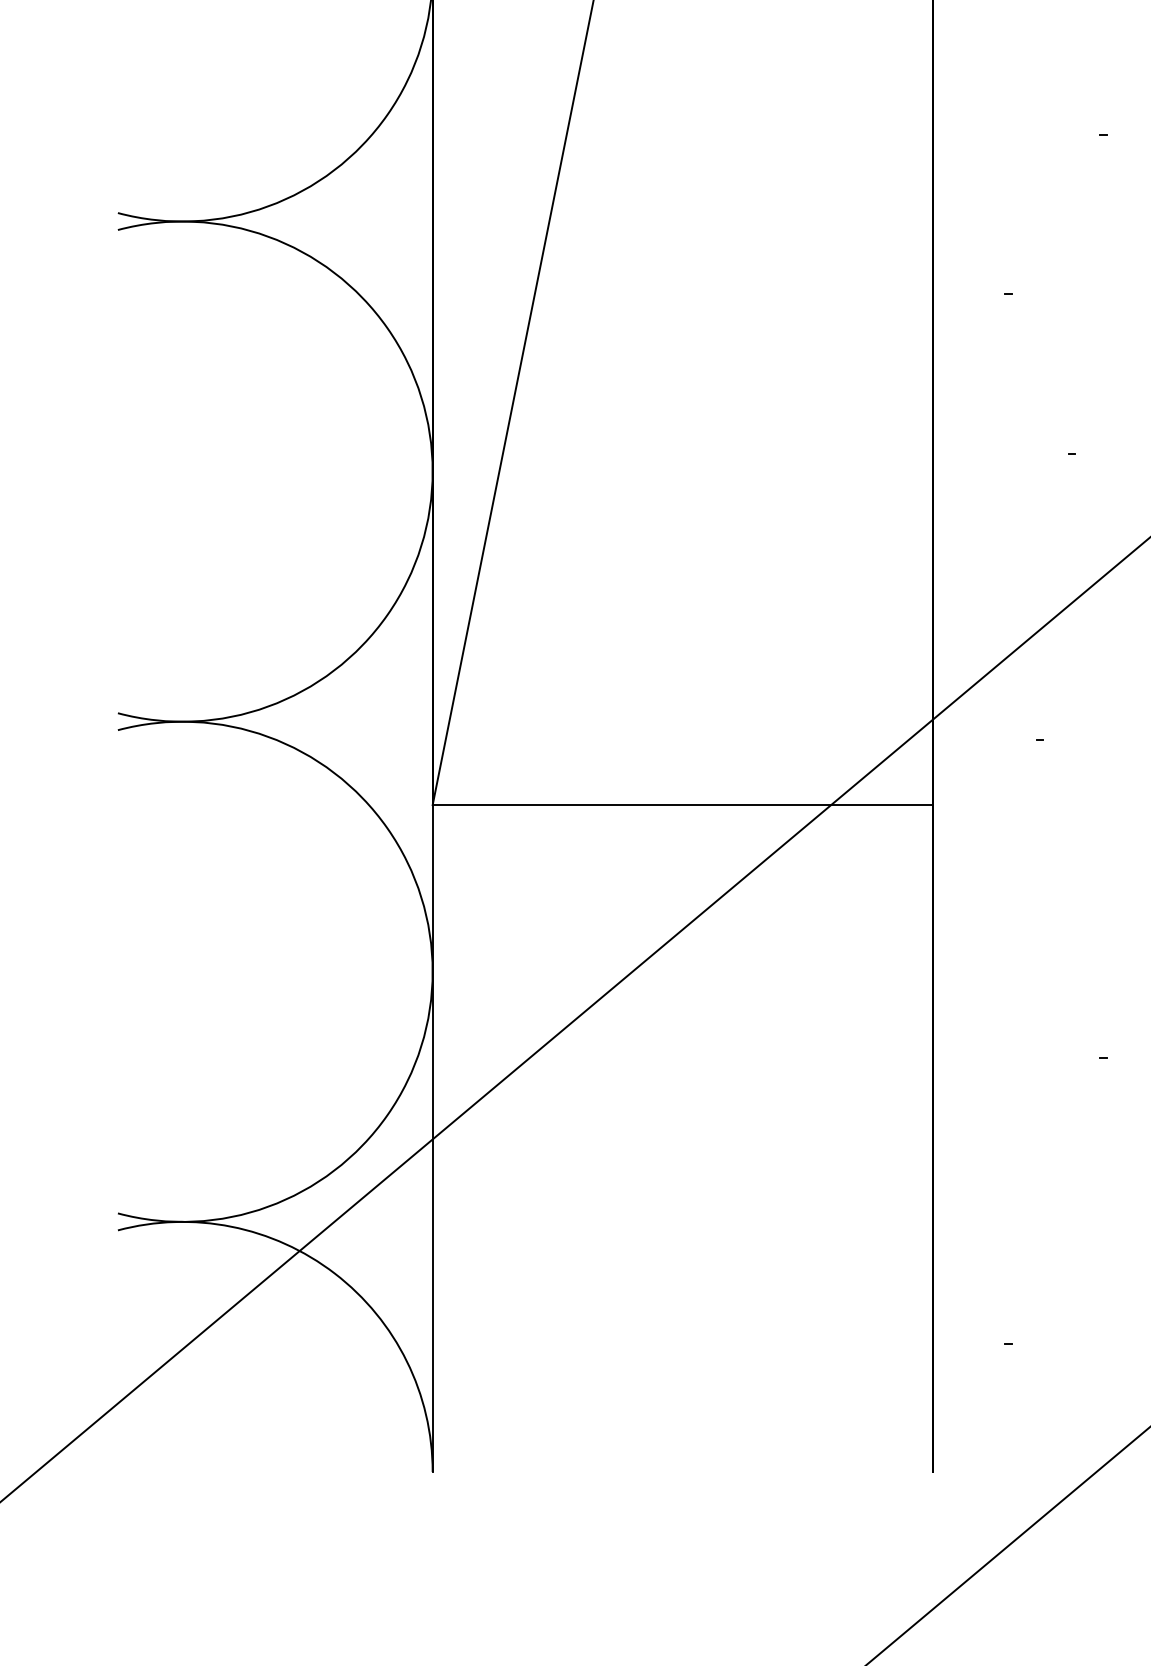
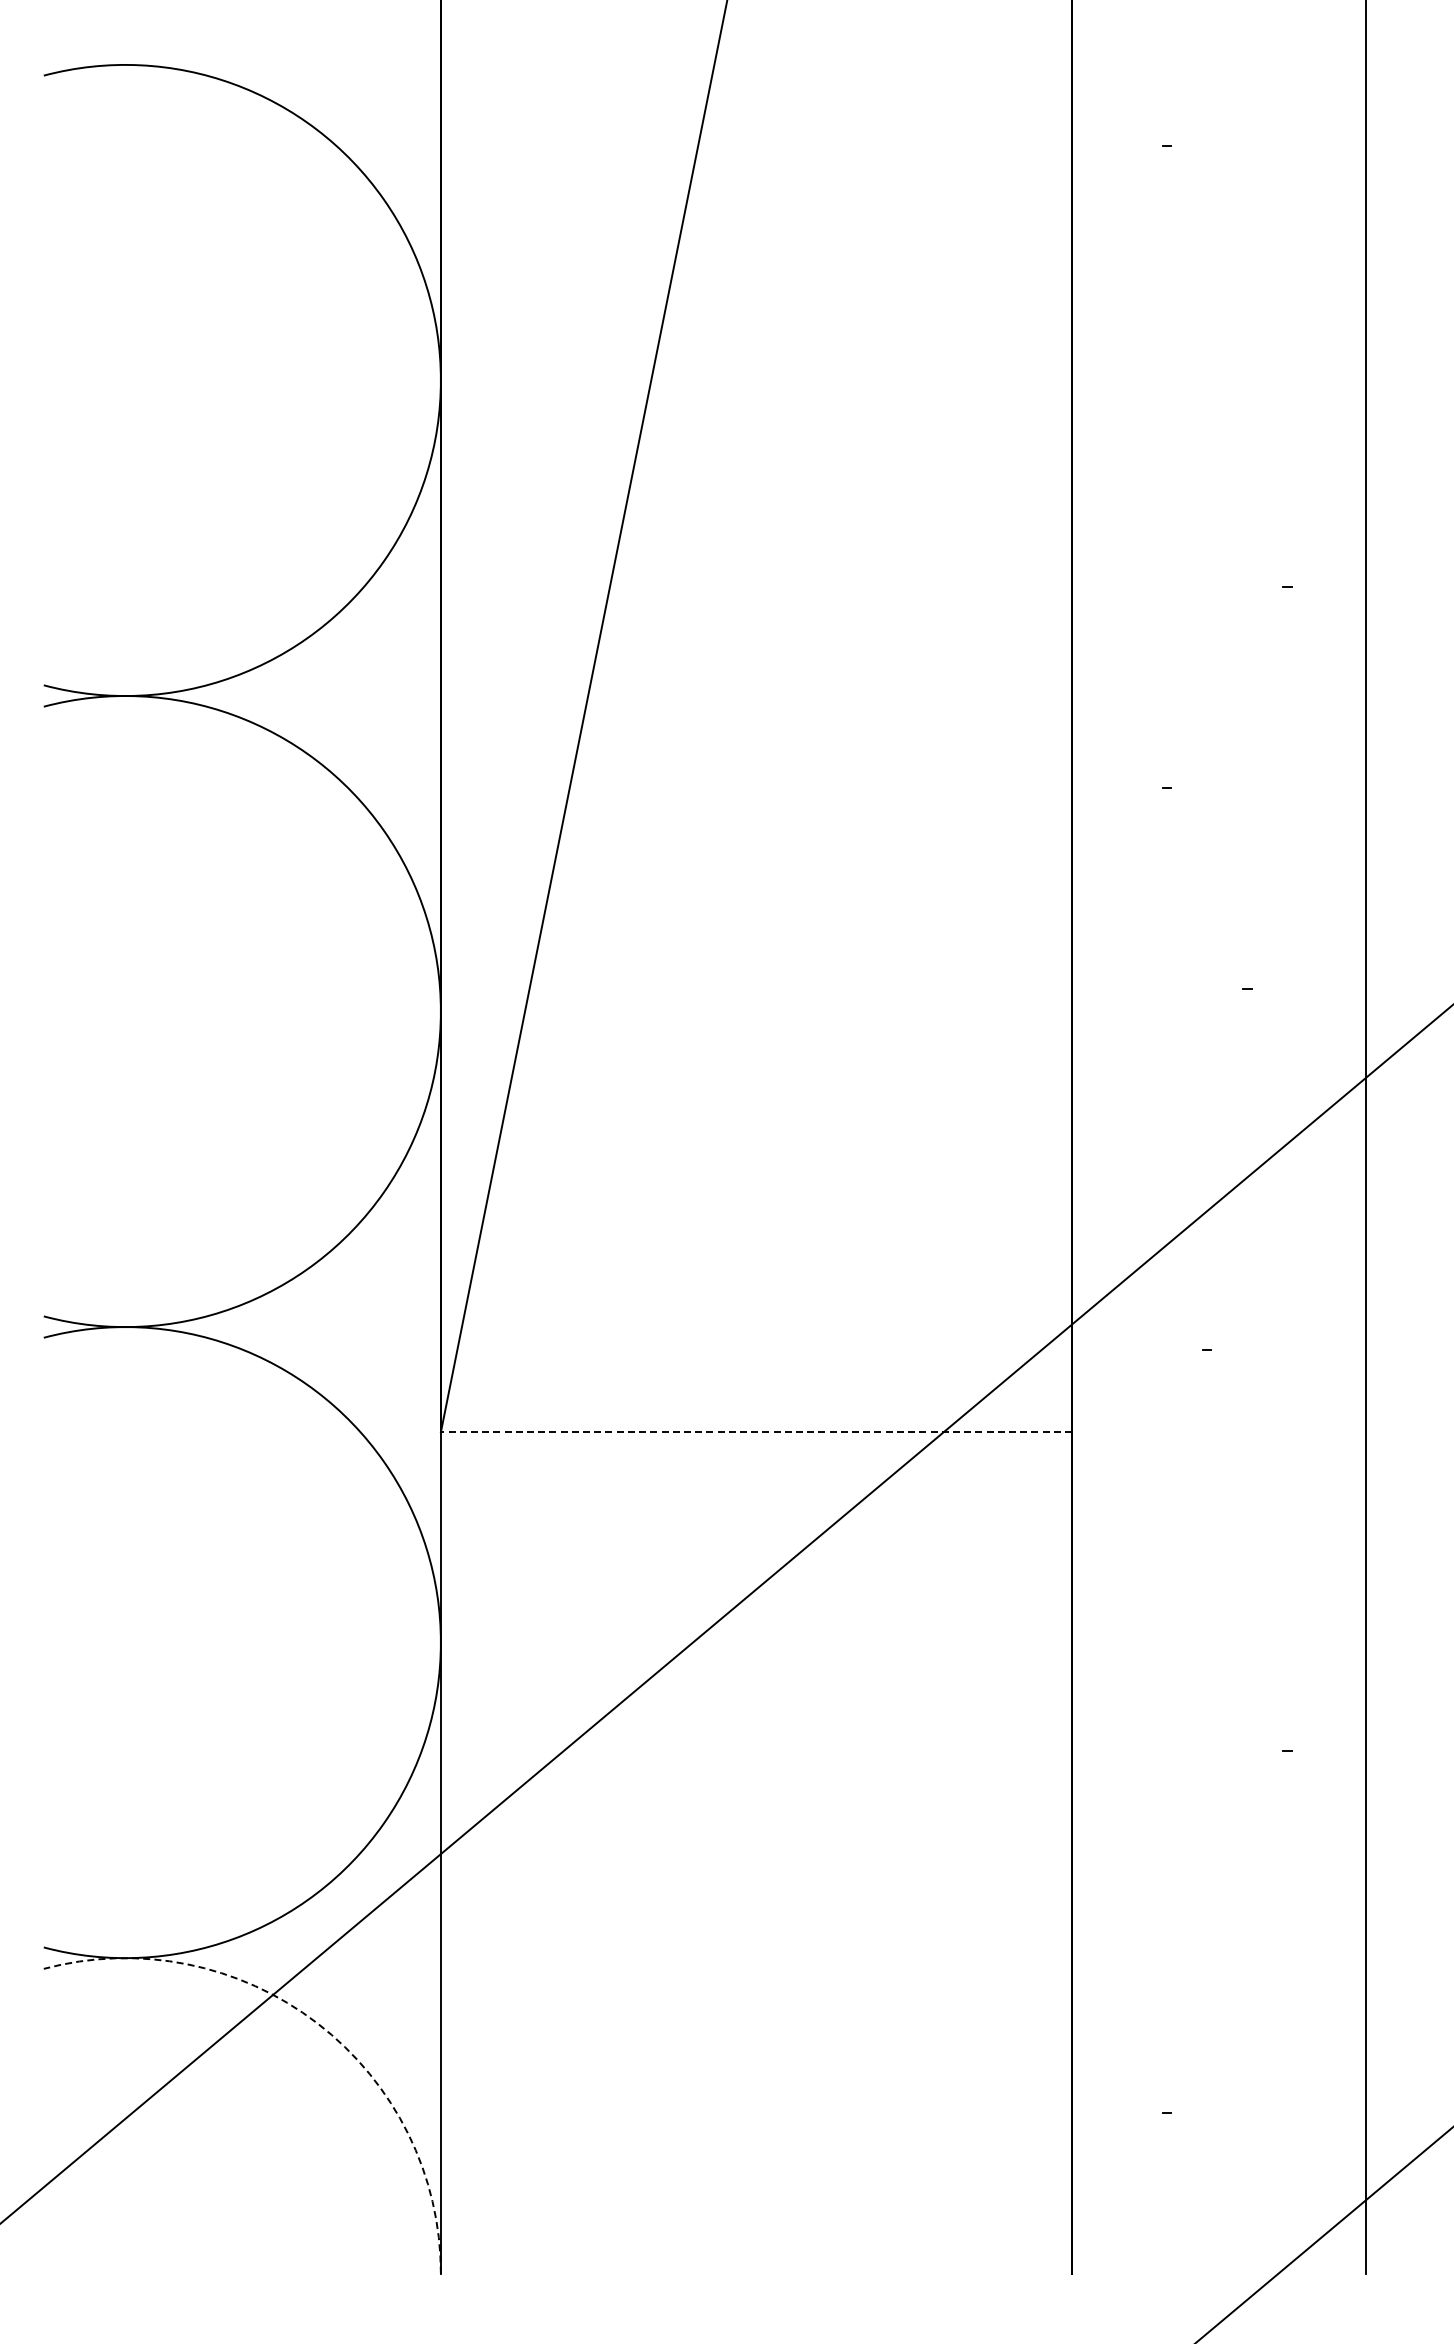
line: (682, 805) -> (756, 1432), solid -> dashed
arc: (334, 1273) -> (317, 2023), solid -> dashed

